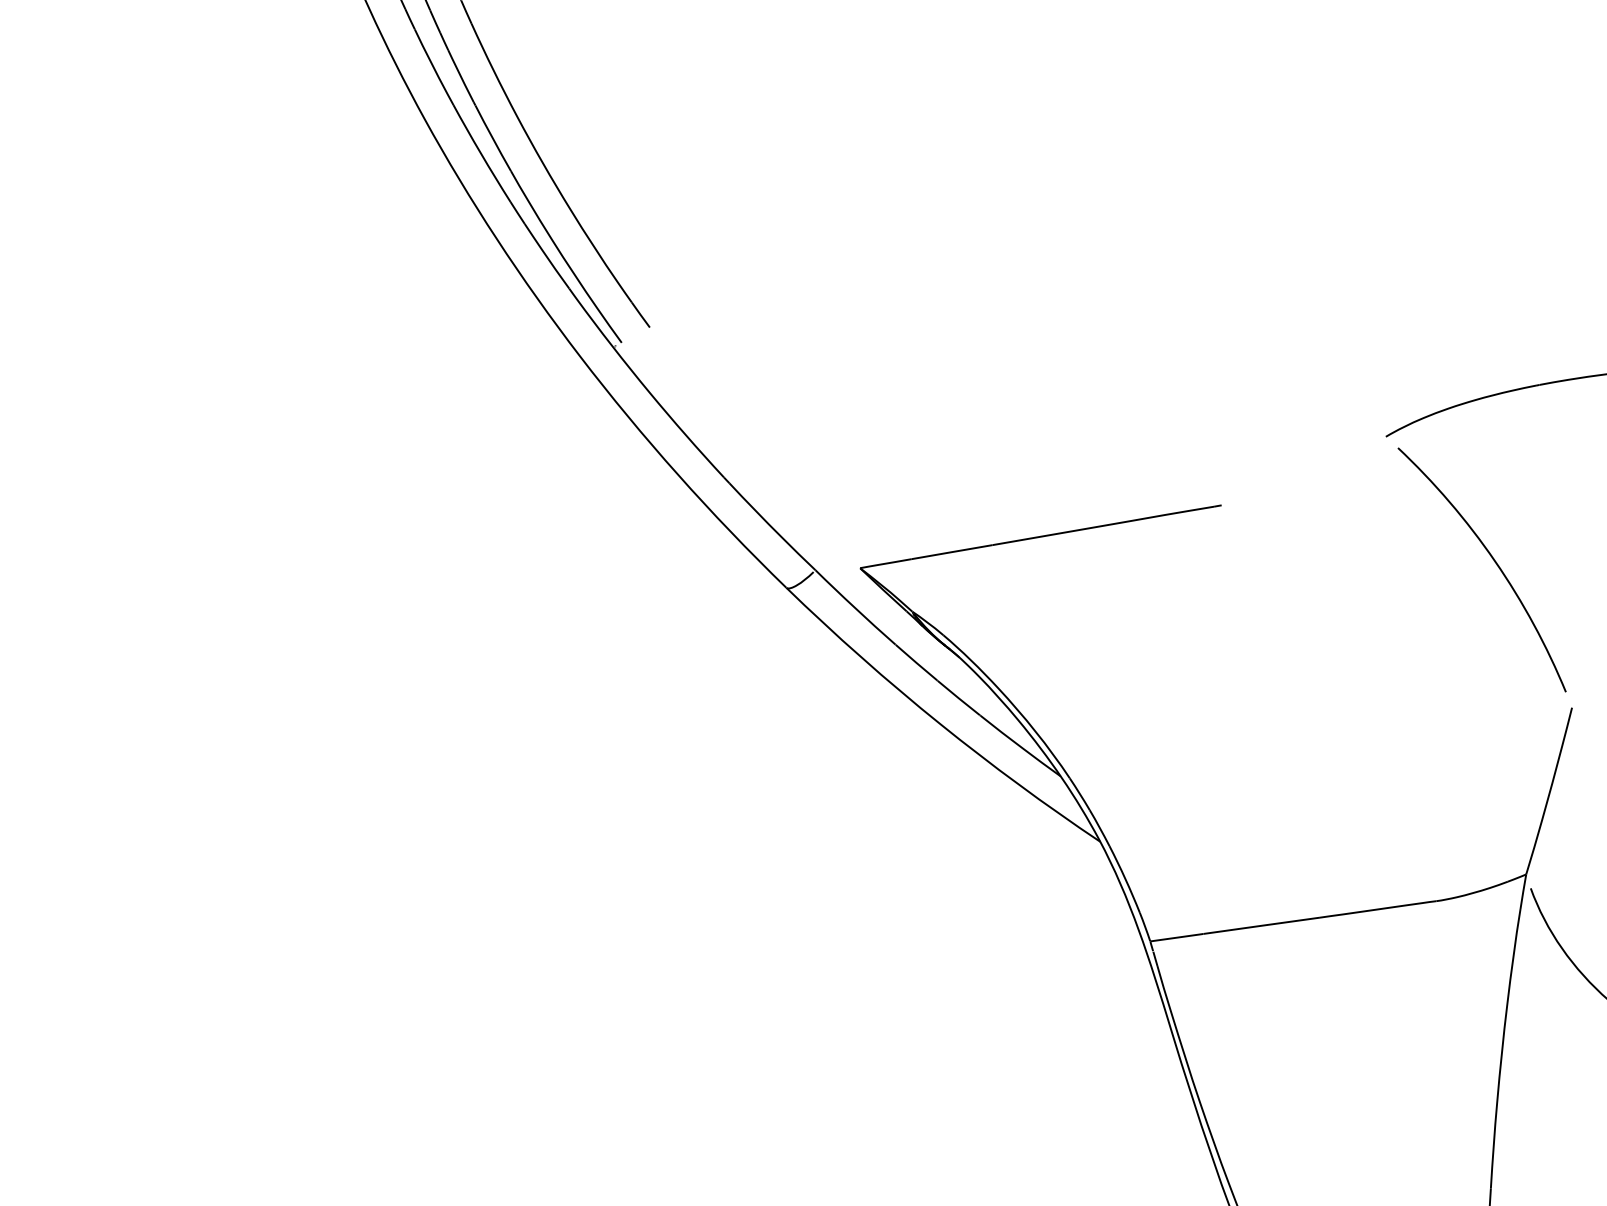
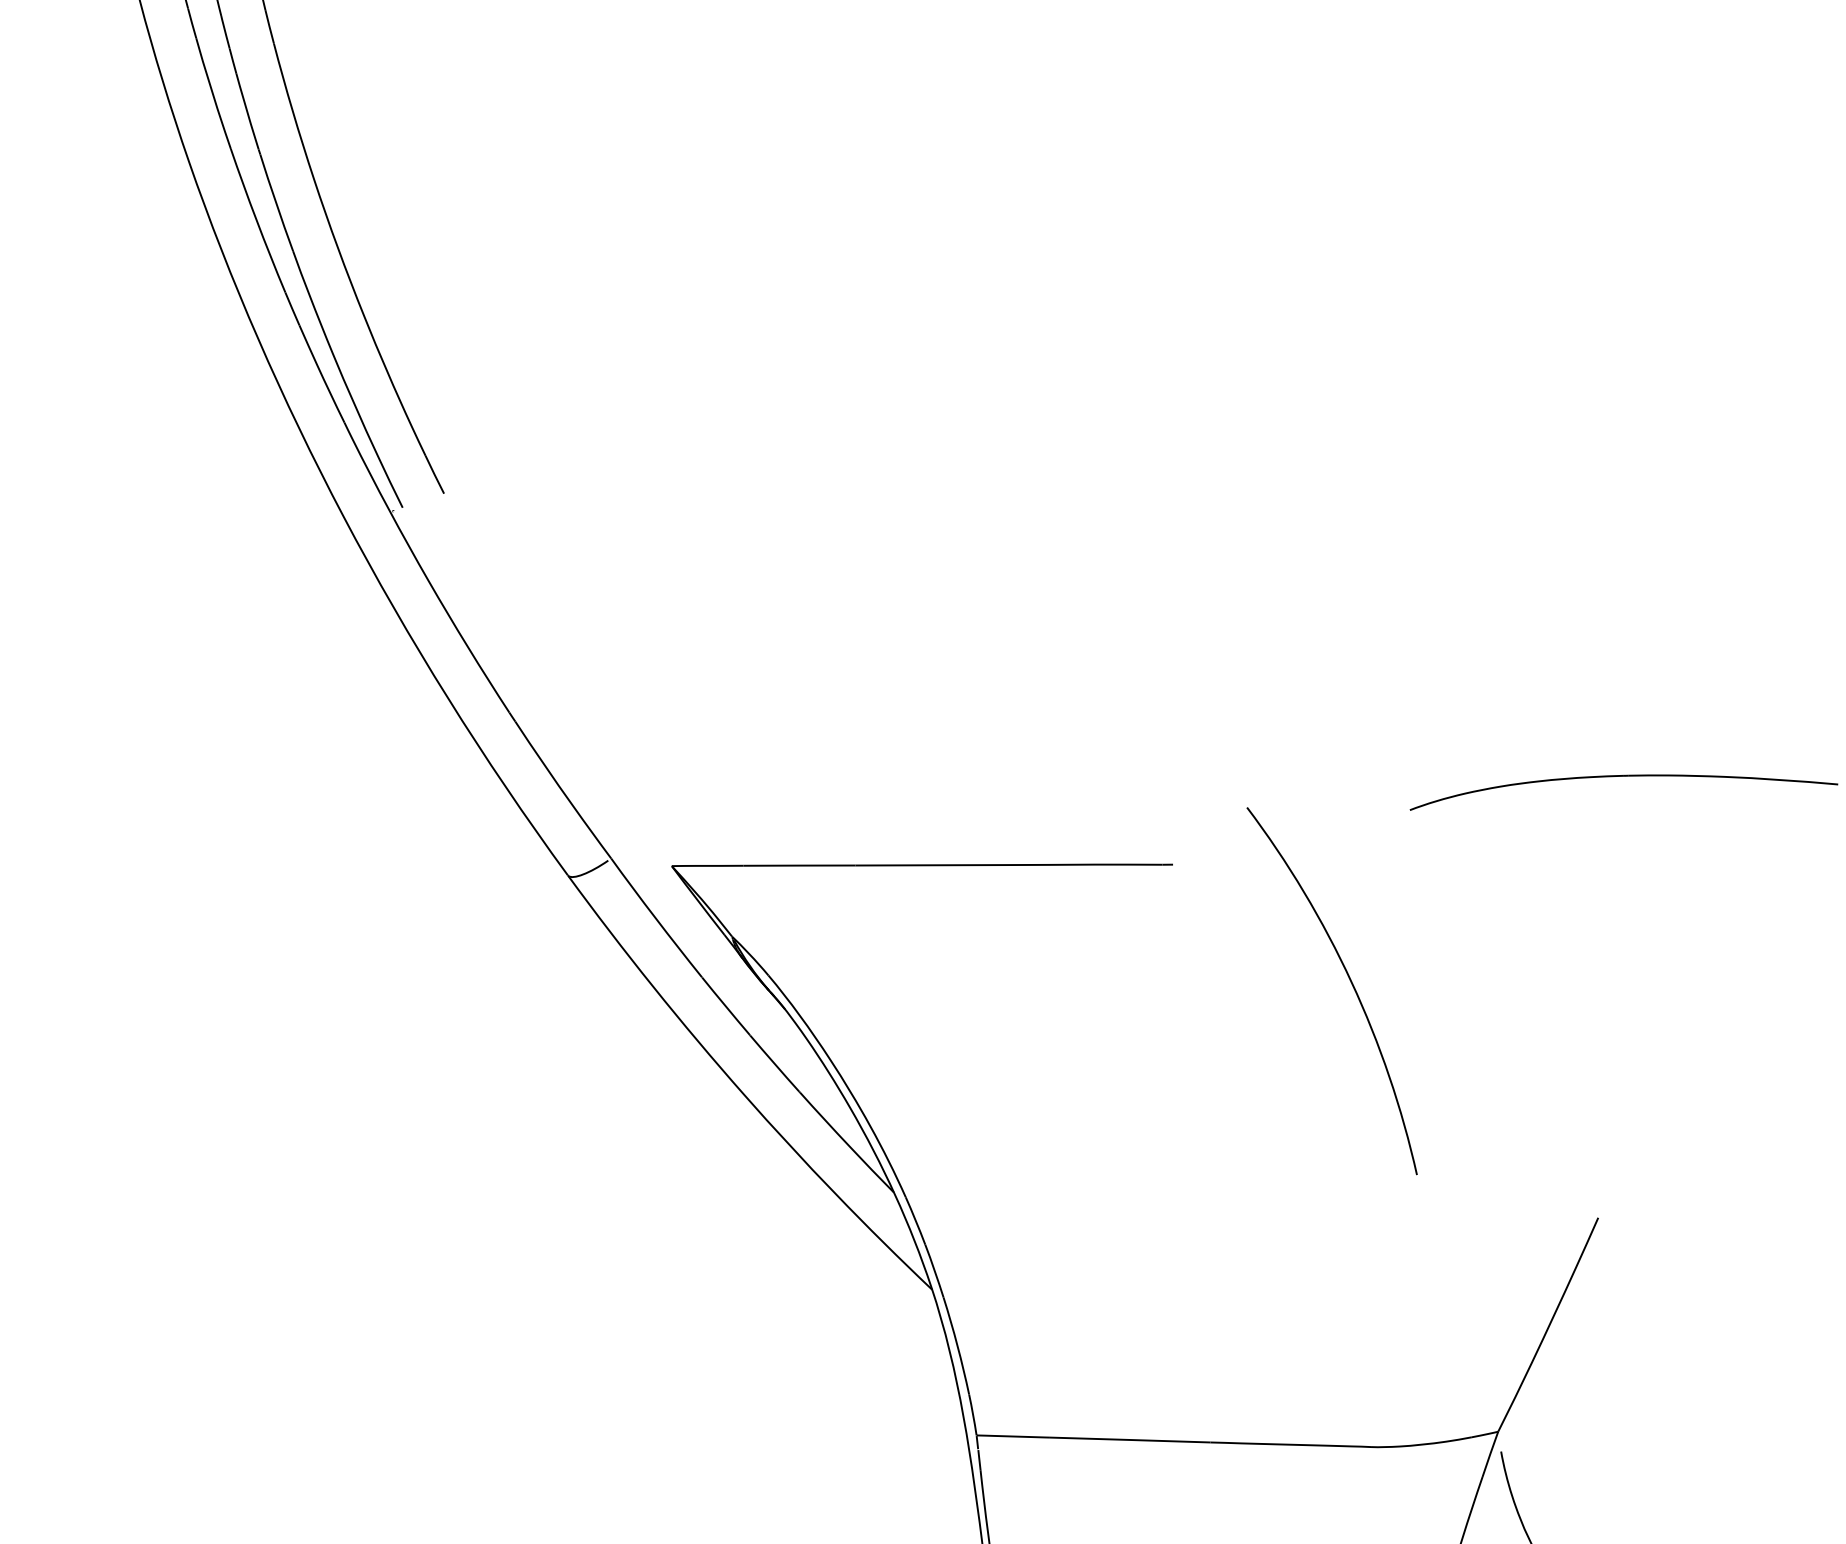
curve: (1494, 562) -> (1350, 983), moved

